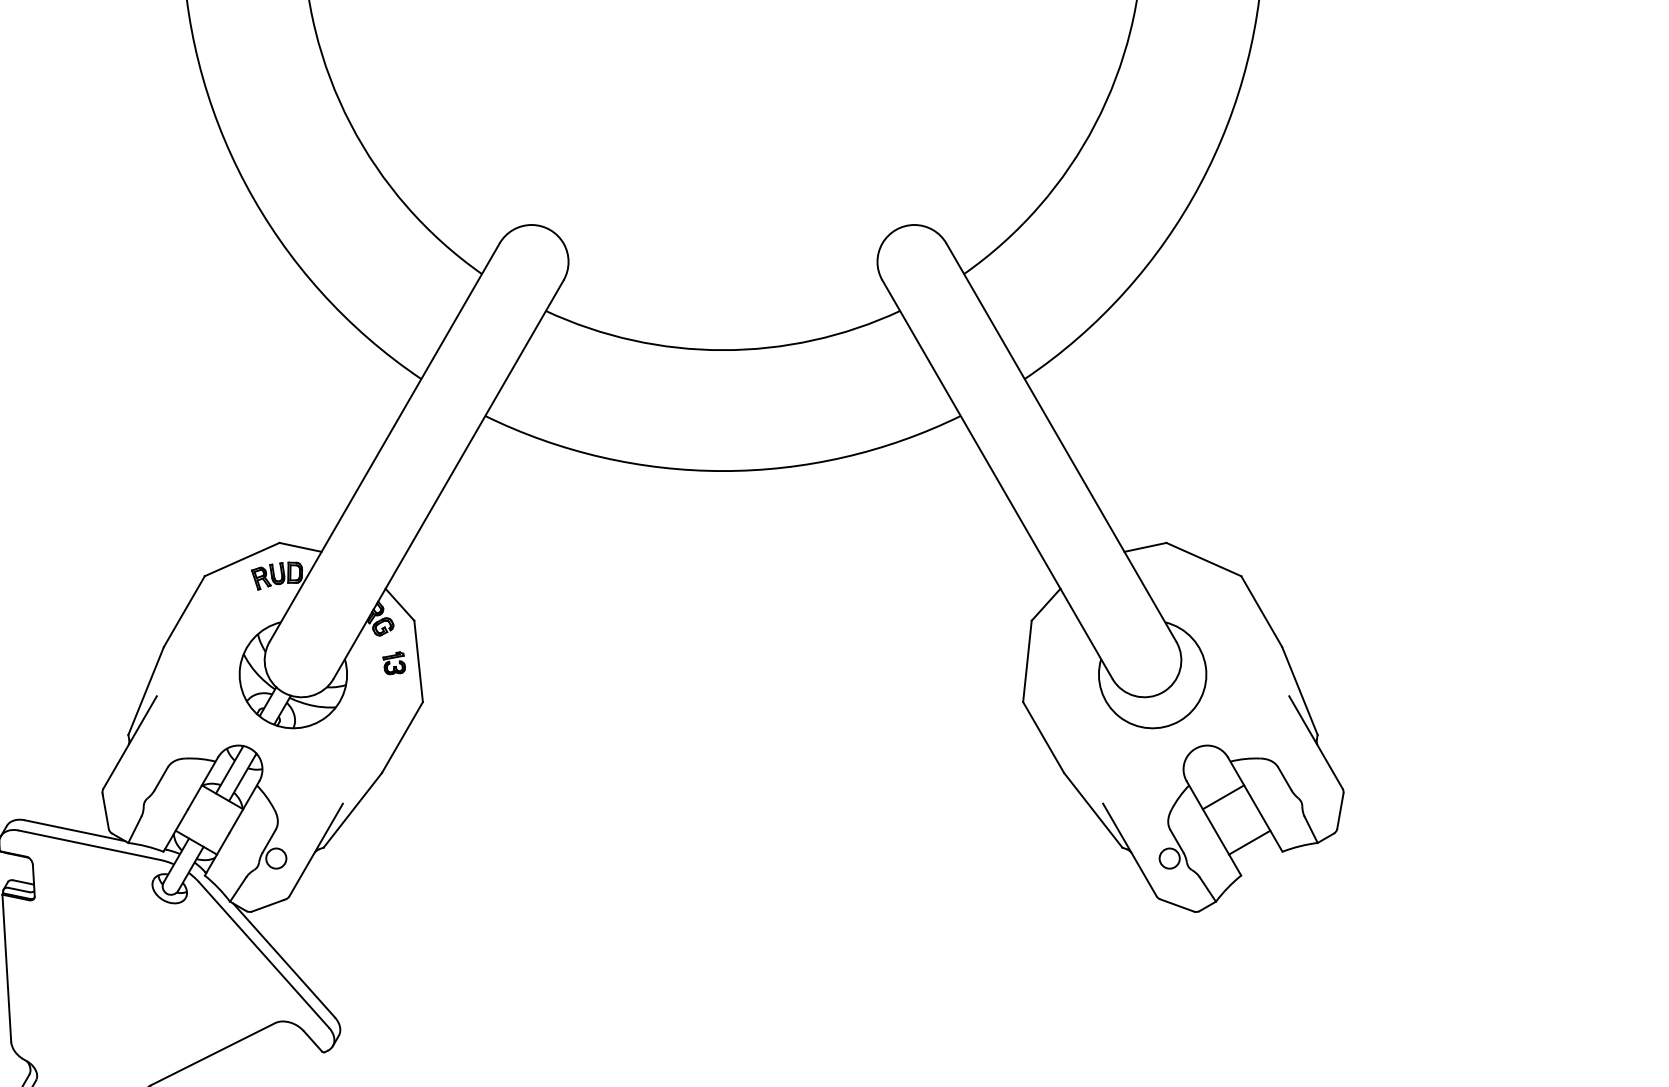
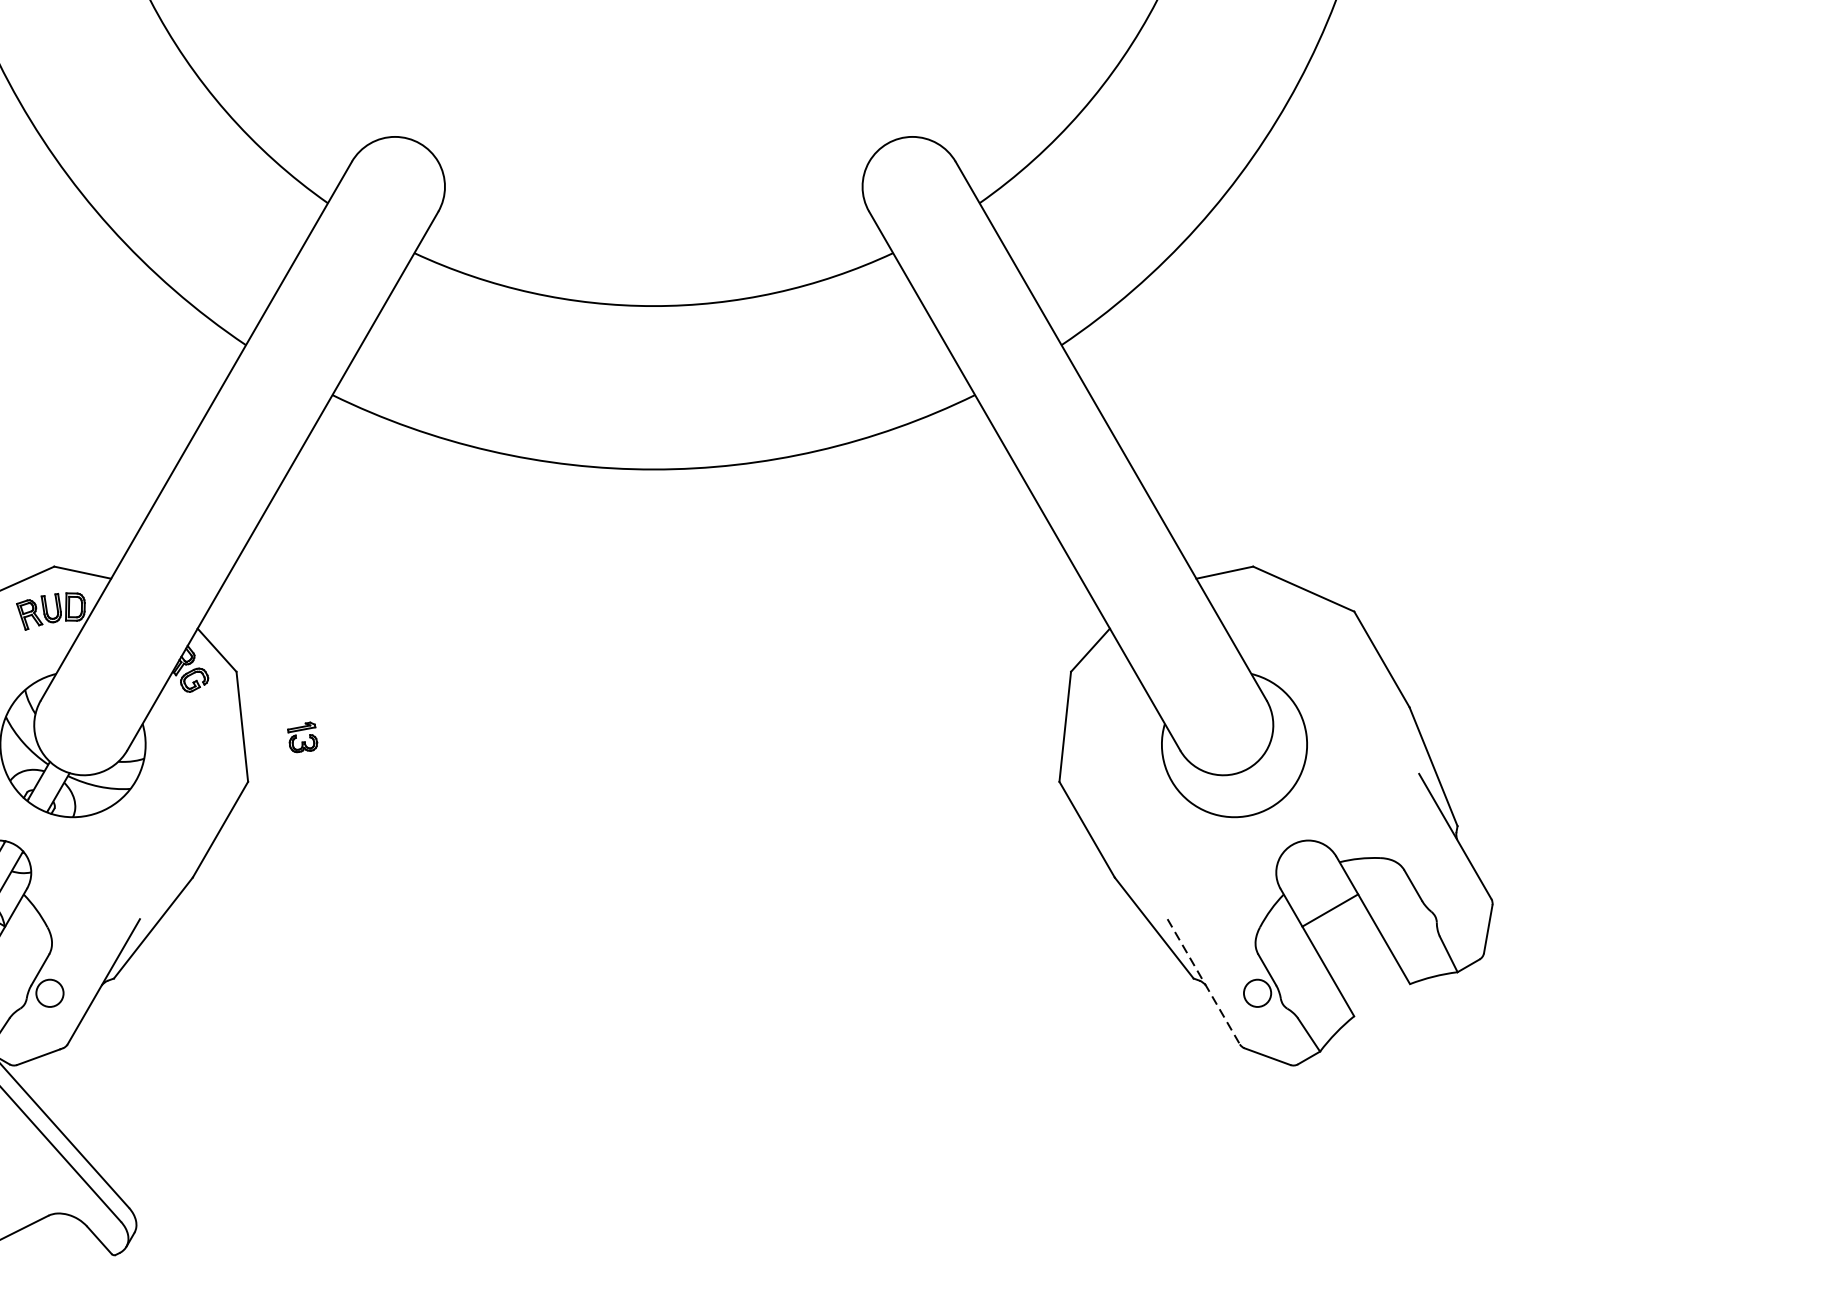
part: (393, 663) -> (301, 737), moved
line: (1249, 842) -> (1365, 971), removed
line: (1130, 850) -> (1204, 982), solid -> dashed

